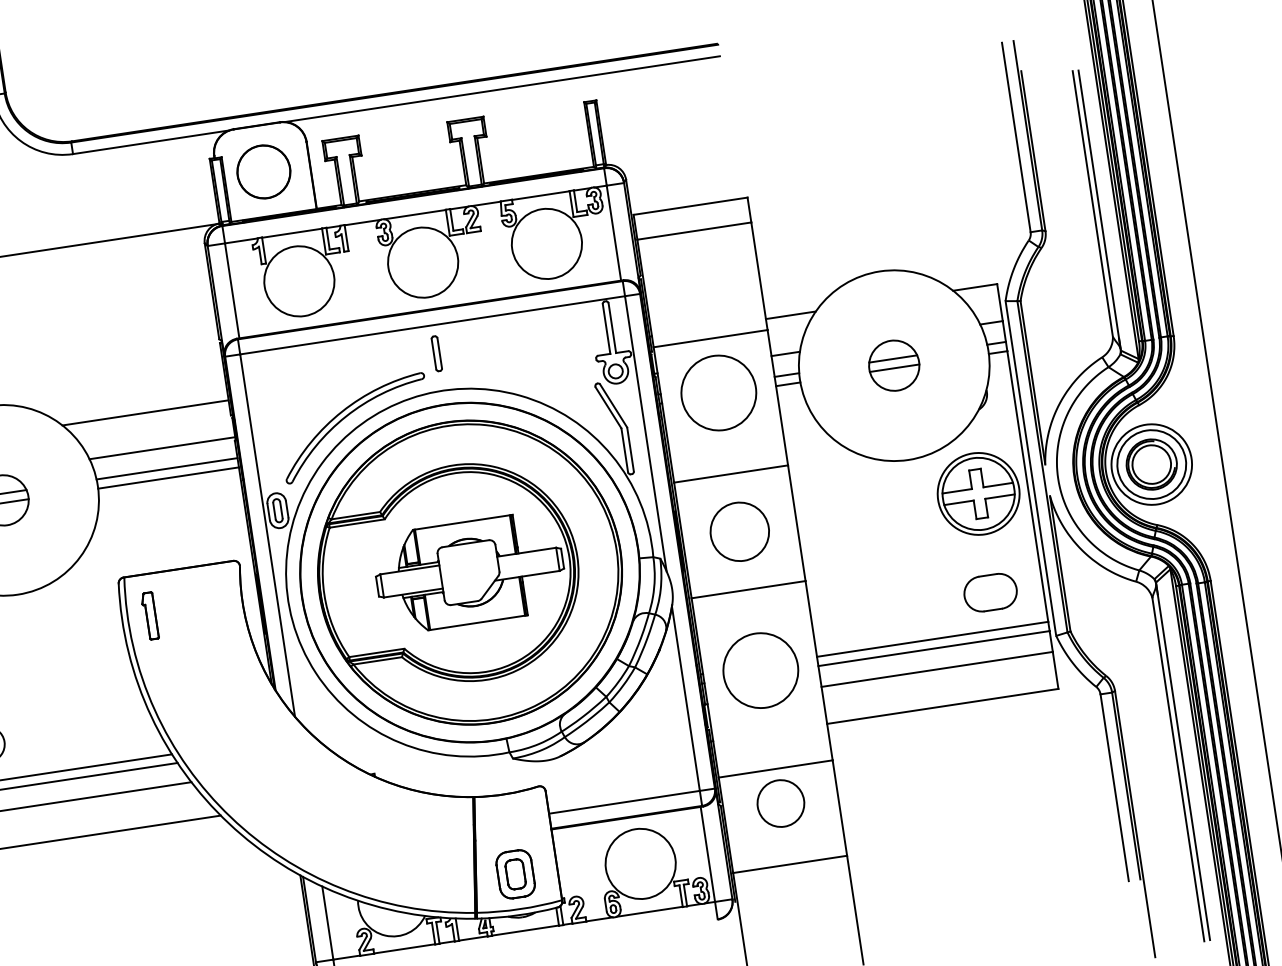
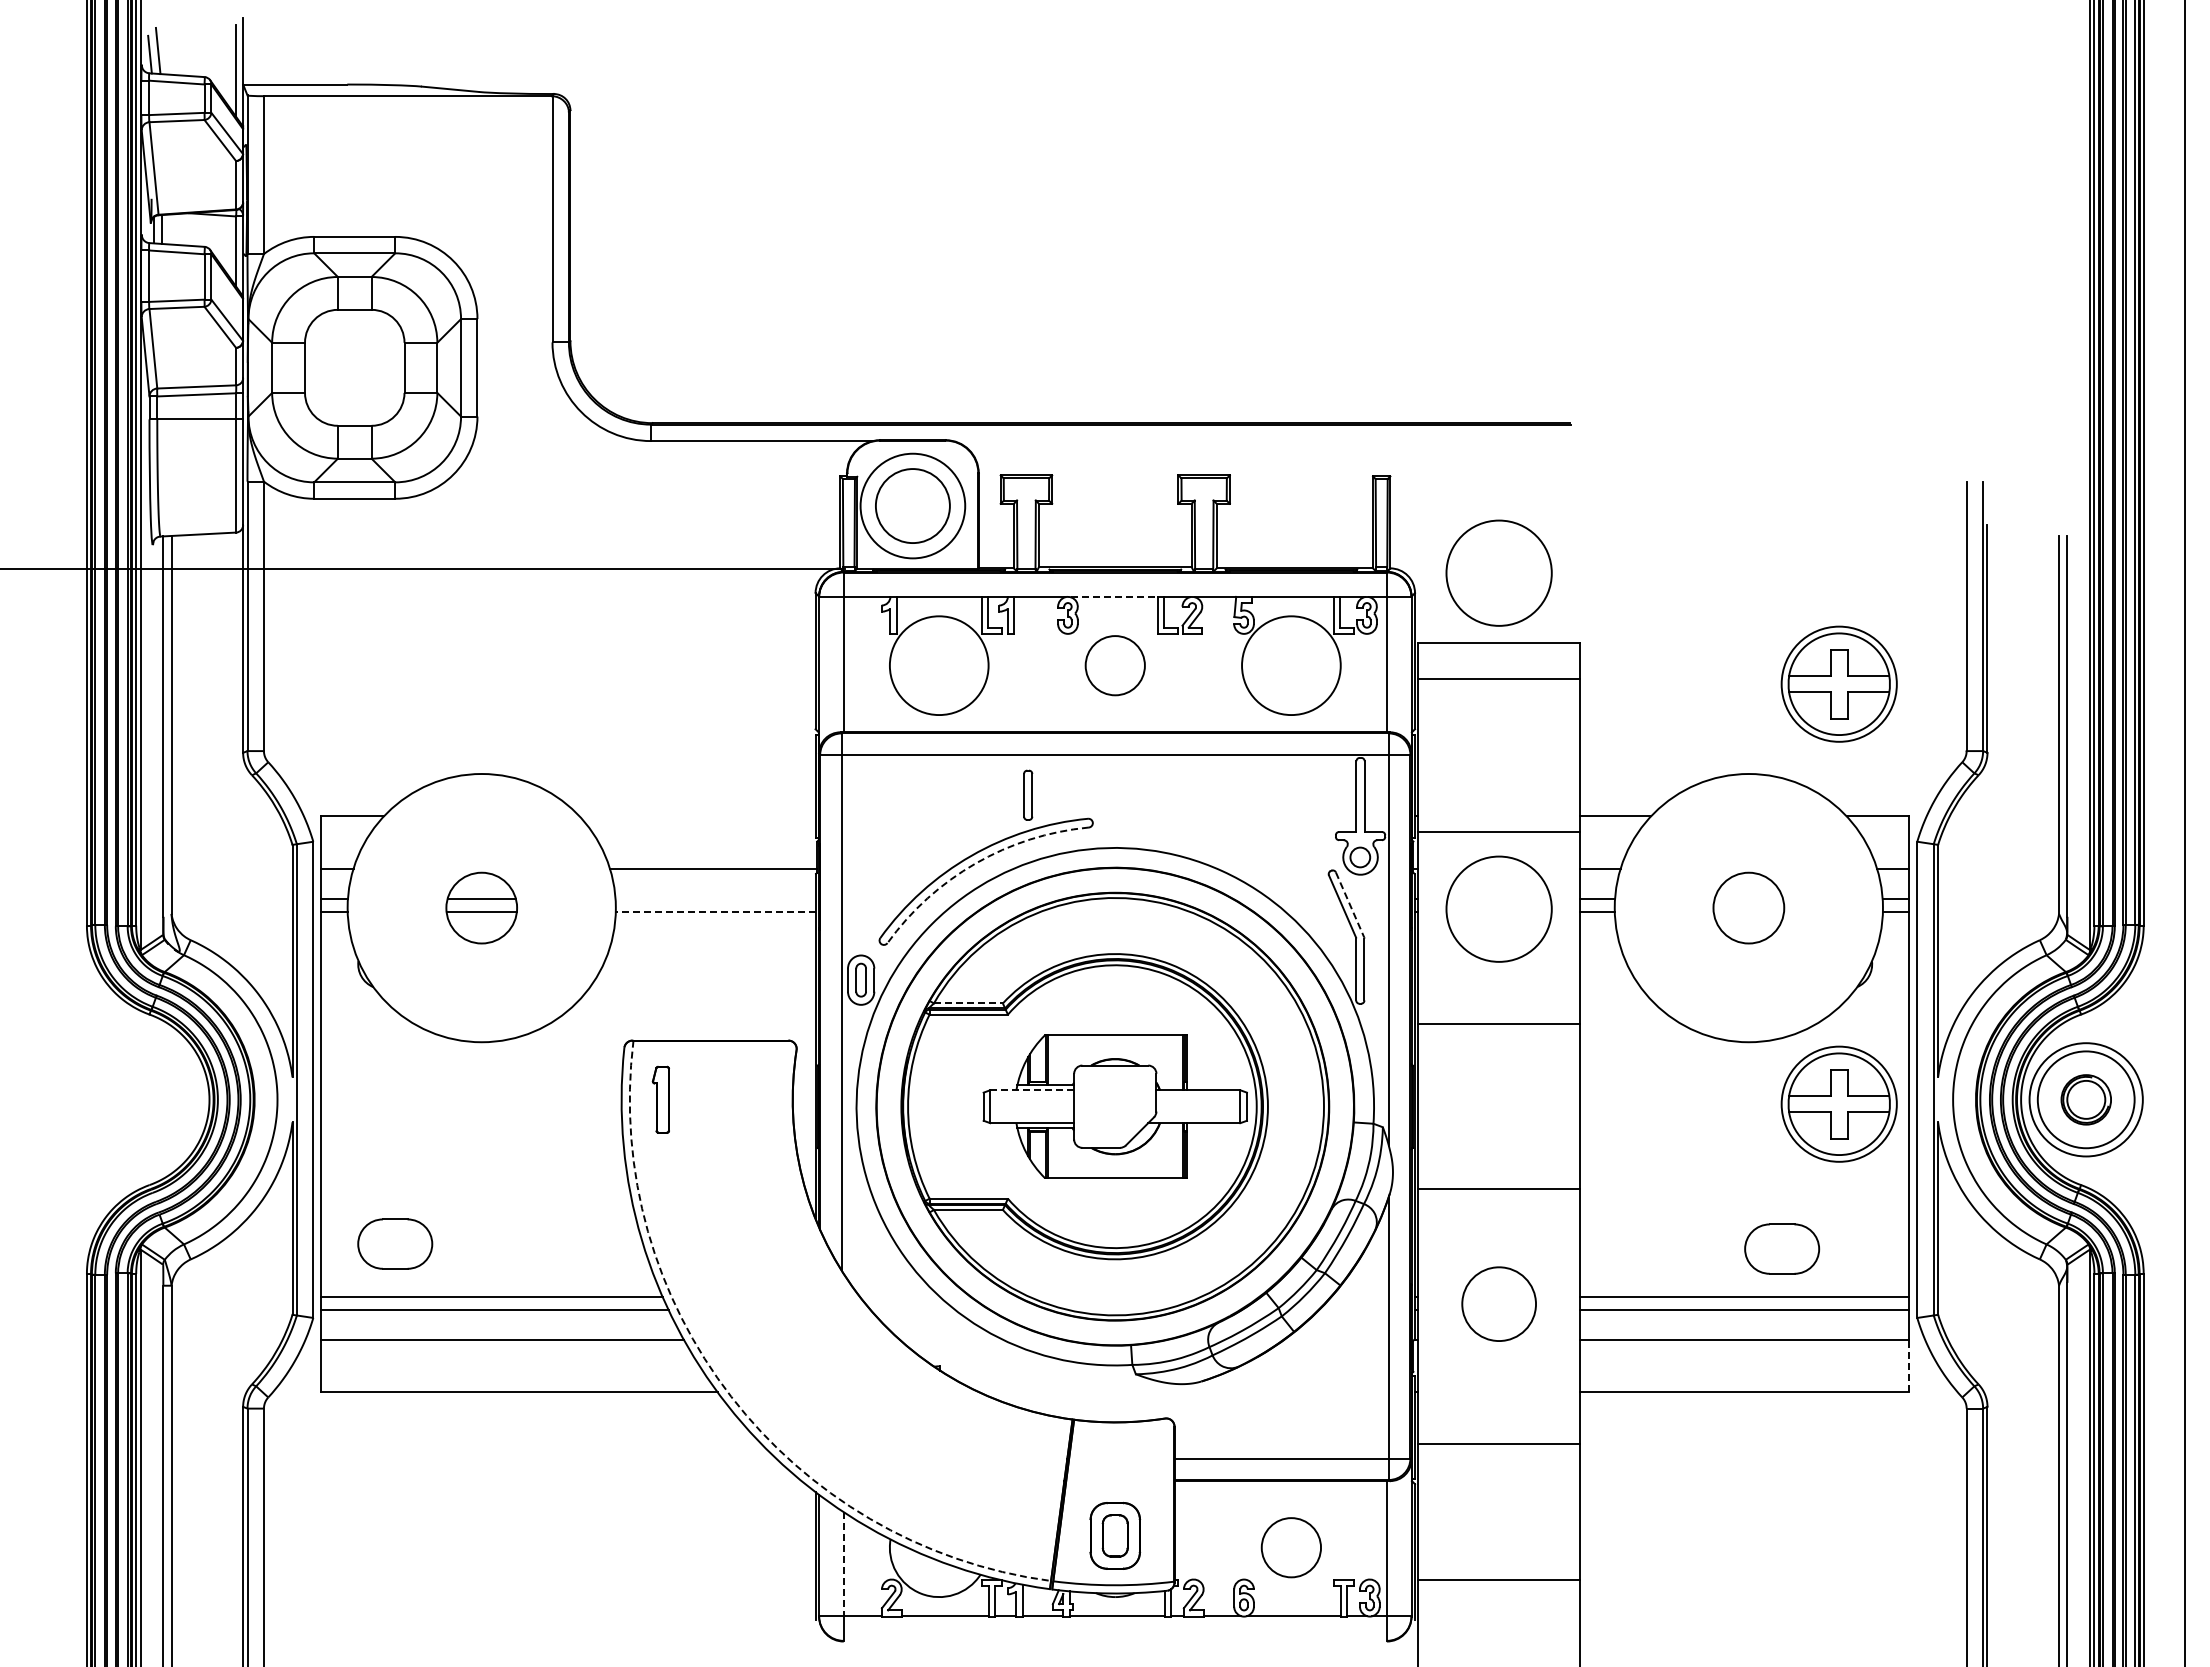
line: (502, 89) -> (1262, 441), removed
circle: (682, 156) -> (1498, 572), added
circle: (263, 171) -> (912, 505), size x1.4
part: (933, 198) -> (1838, 683), added
line: (415, 214) -> (1114, 597), solid -> dashed
circle: (422, 262) -> (1114, 665), size x0.6
part: (436, 353) -> (1028, 794), moved
line: (892, 358) -> (1748, 898), removed
line: (894, 368) -> (1748, 911), removed
line: (613, 406) -> (1350, 905), solid -> dashed
line: (145, 413) -> (697, 816), removed
arc: (345, 416) -> (975, 863), solid -> dashed
part: (1151, 464) -> (2086, 1099), size x0.7
line: (166, 468) -> (715, 898), removed
line: (168, 477) -> (715, 911), solid -> dashed
line: (355, 515) -> (968, 1003), solid -> dashed
circle: (740, 531) -> (1499, 1106), removed
line: (410, 570) -> (1032, 1090), solid -> dashed
part: (990, 592) -> (1782, 1248), moved
circle: (760, 670) -> (1498, 1303), size x0.7
line: (1055, 670) -> (1909, 1365), solid -> dashed
circle: (780, 803) -> (1498, 1493), removed
arc: (231, 817) -> (731, 1396), solid -> dashed
circle: (640, 863) -> (1291, 1547), size x0.6
line: (327, 923) -> (843, 1564), solid -> dashed

